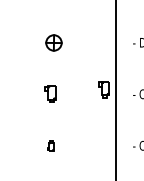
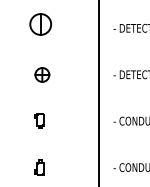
part: (104, 89) -> (87, 116), removed
part: (50, 145) -> (39, 167), size x1.67

